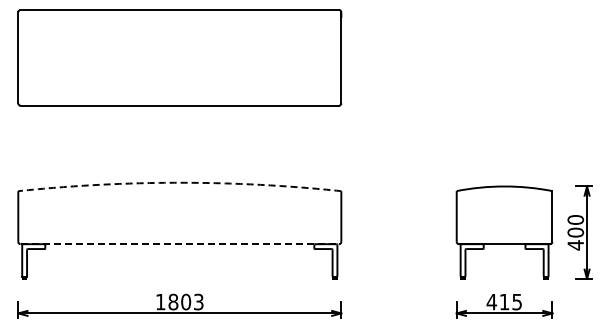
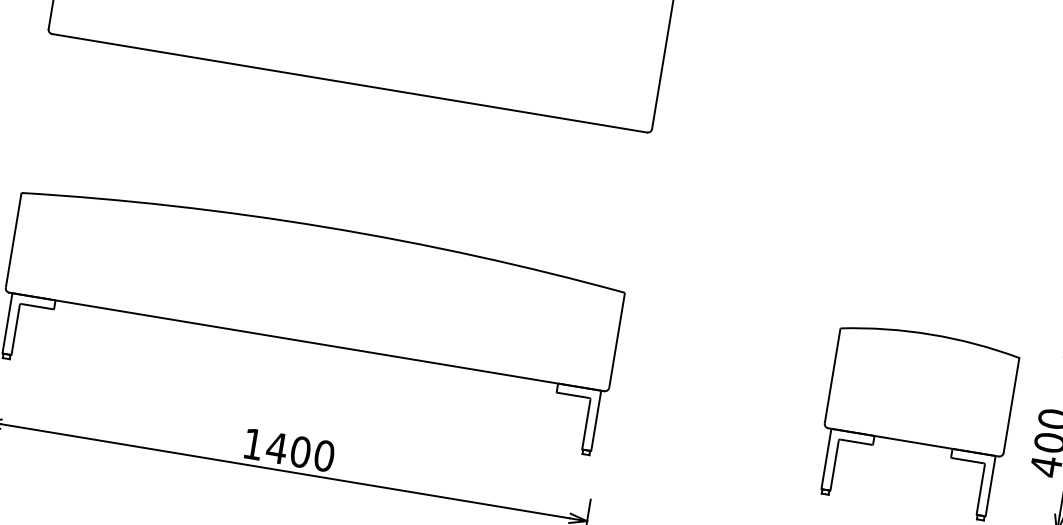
arc: (179, 182) -> (325, 226), dashed -> solid
line: (180, 244) -> (308, 342), dashed -> solid
text: (185, 301) -> (299, 450), 1803 -> 1400

